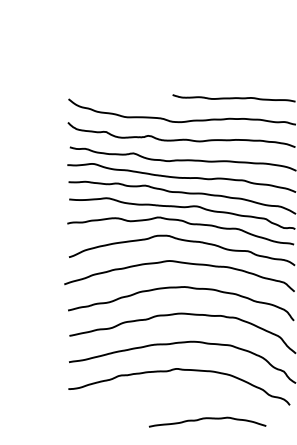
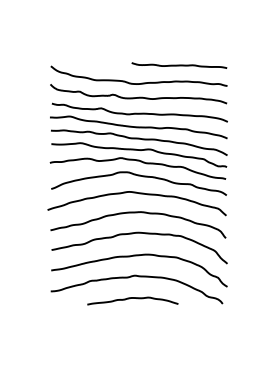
curve: (207, 418) -> (132, 298), moved

